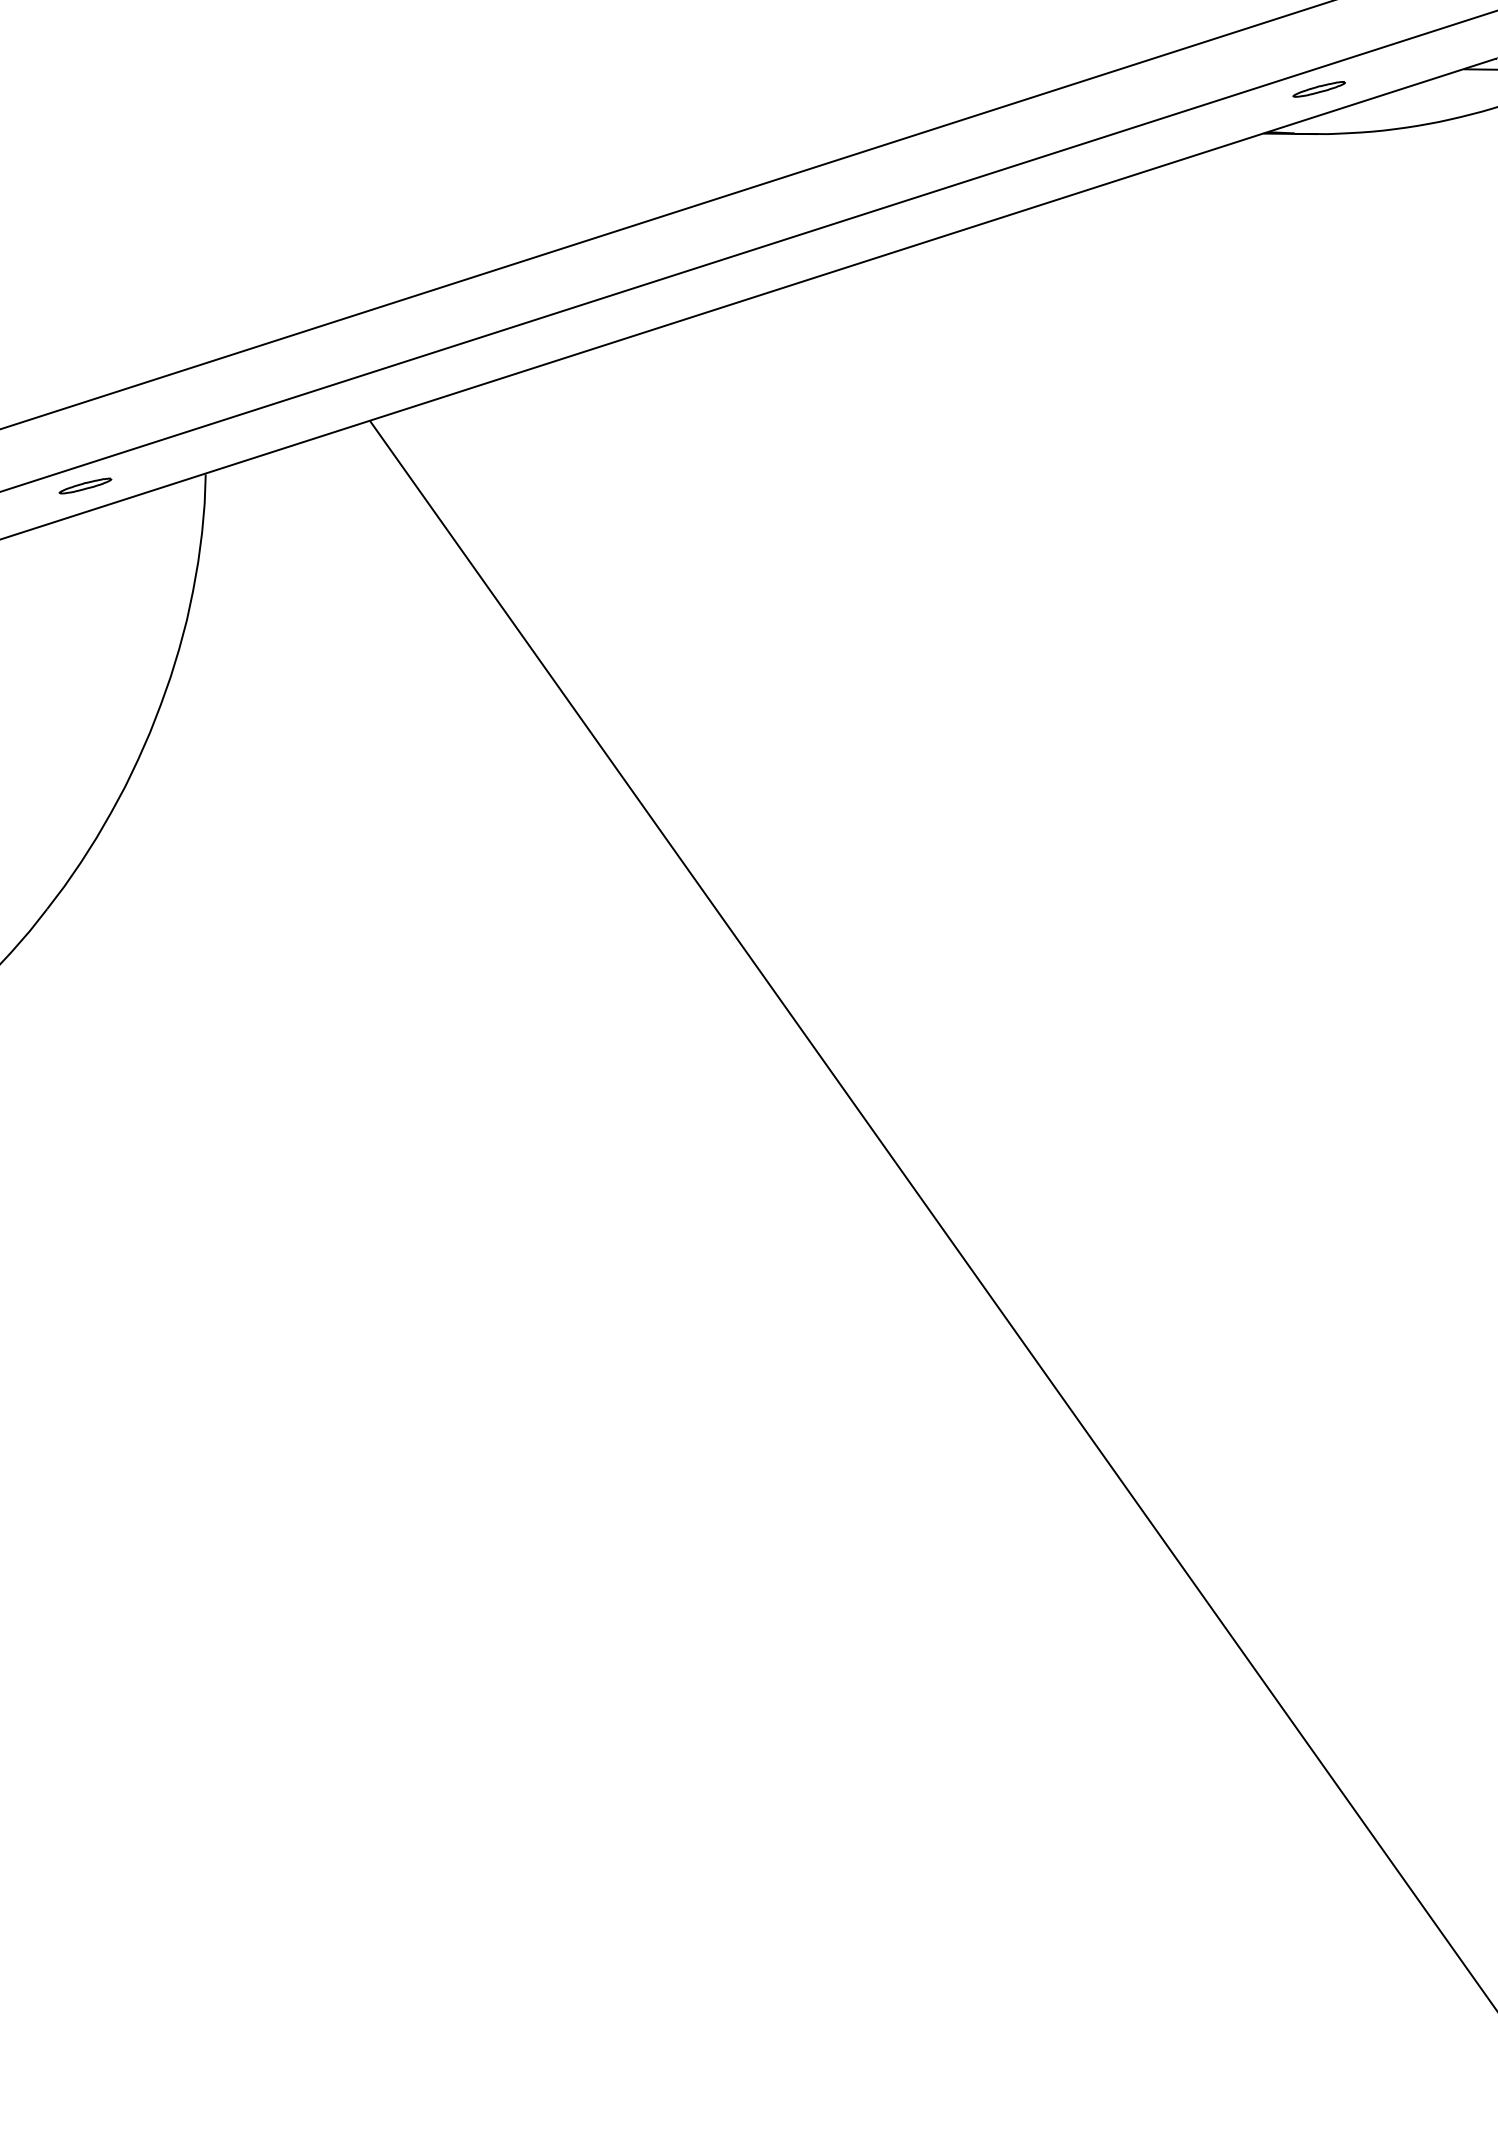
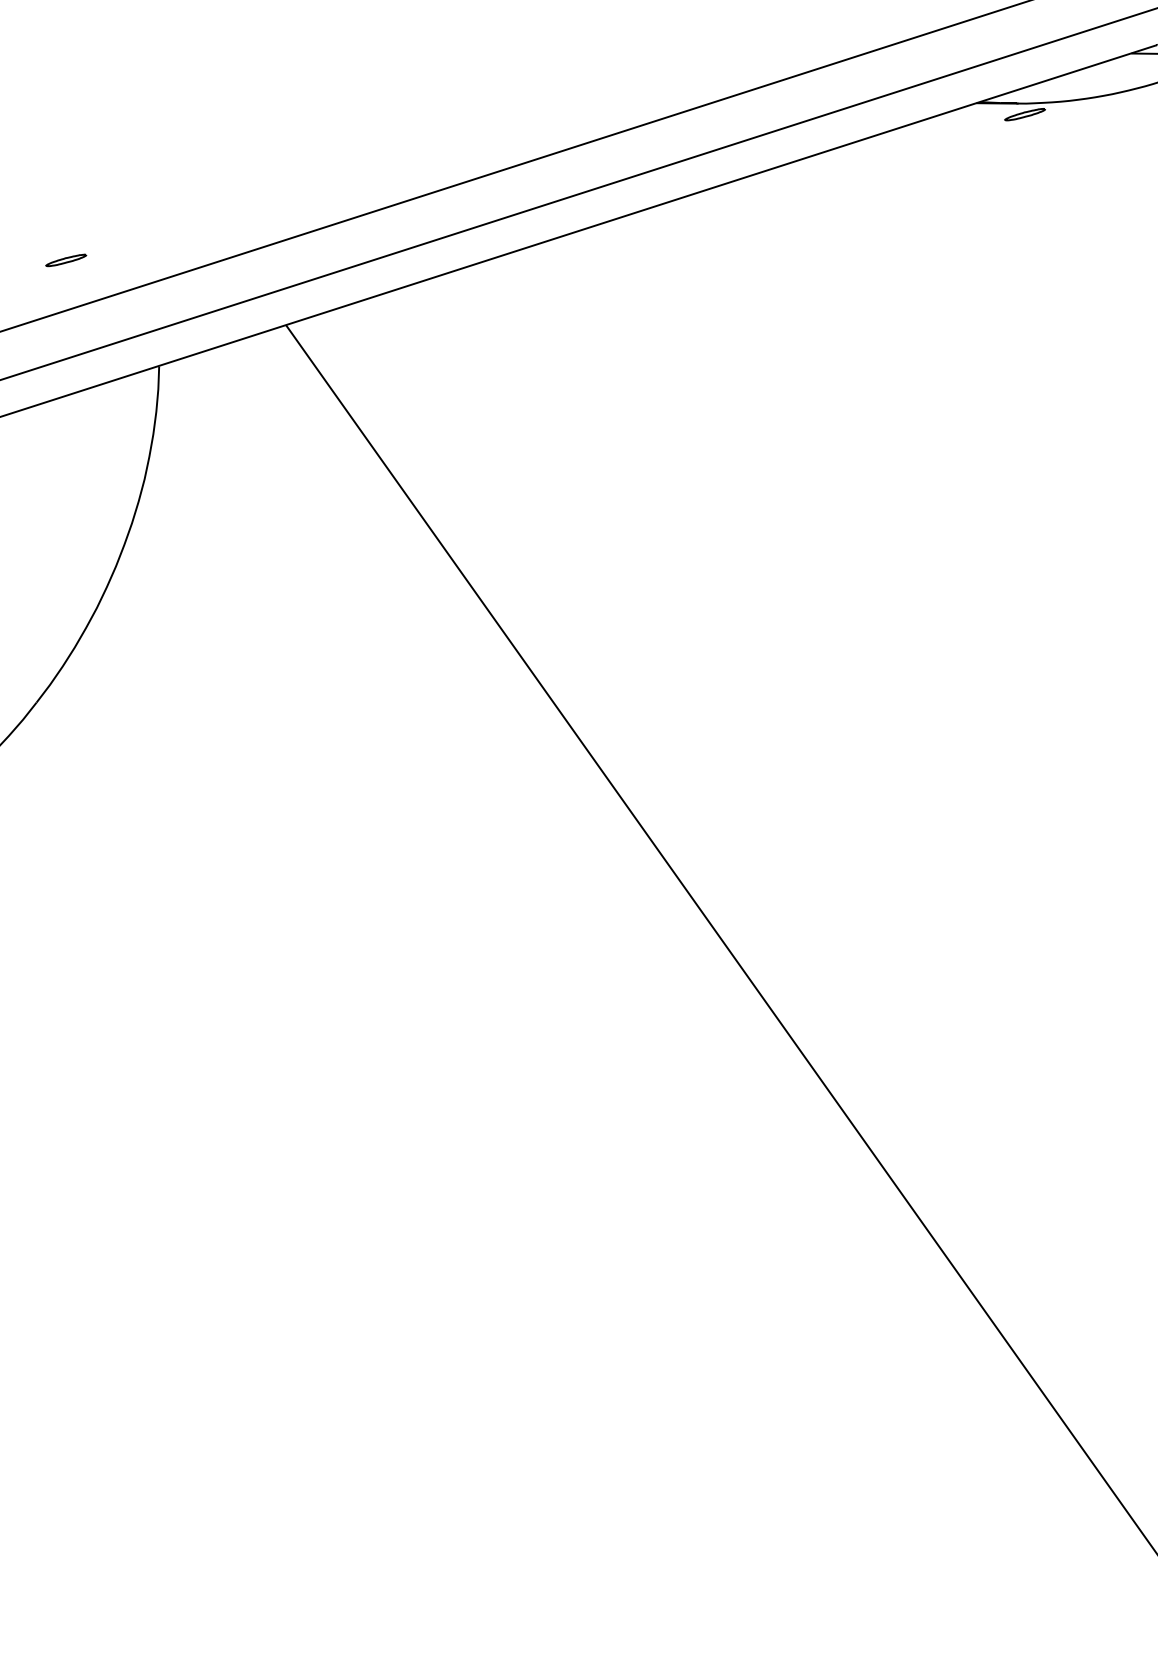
part: (1318, 89) -> (1024, 114), moved
part: (85, 485) -> (66, 260), moved

